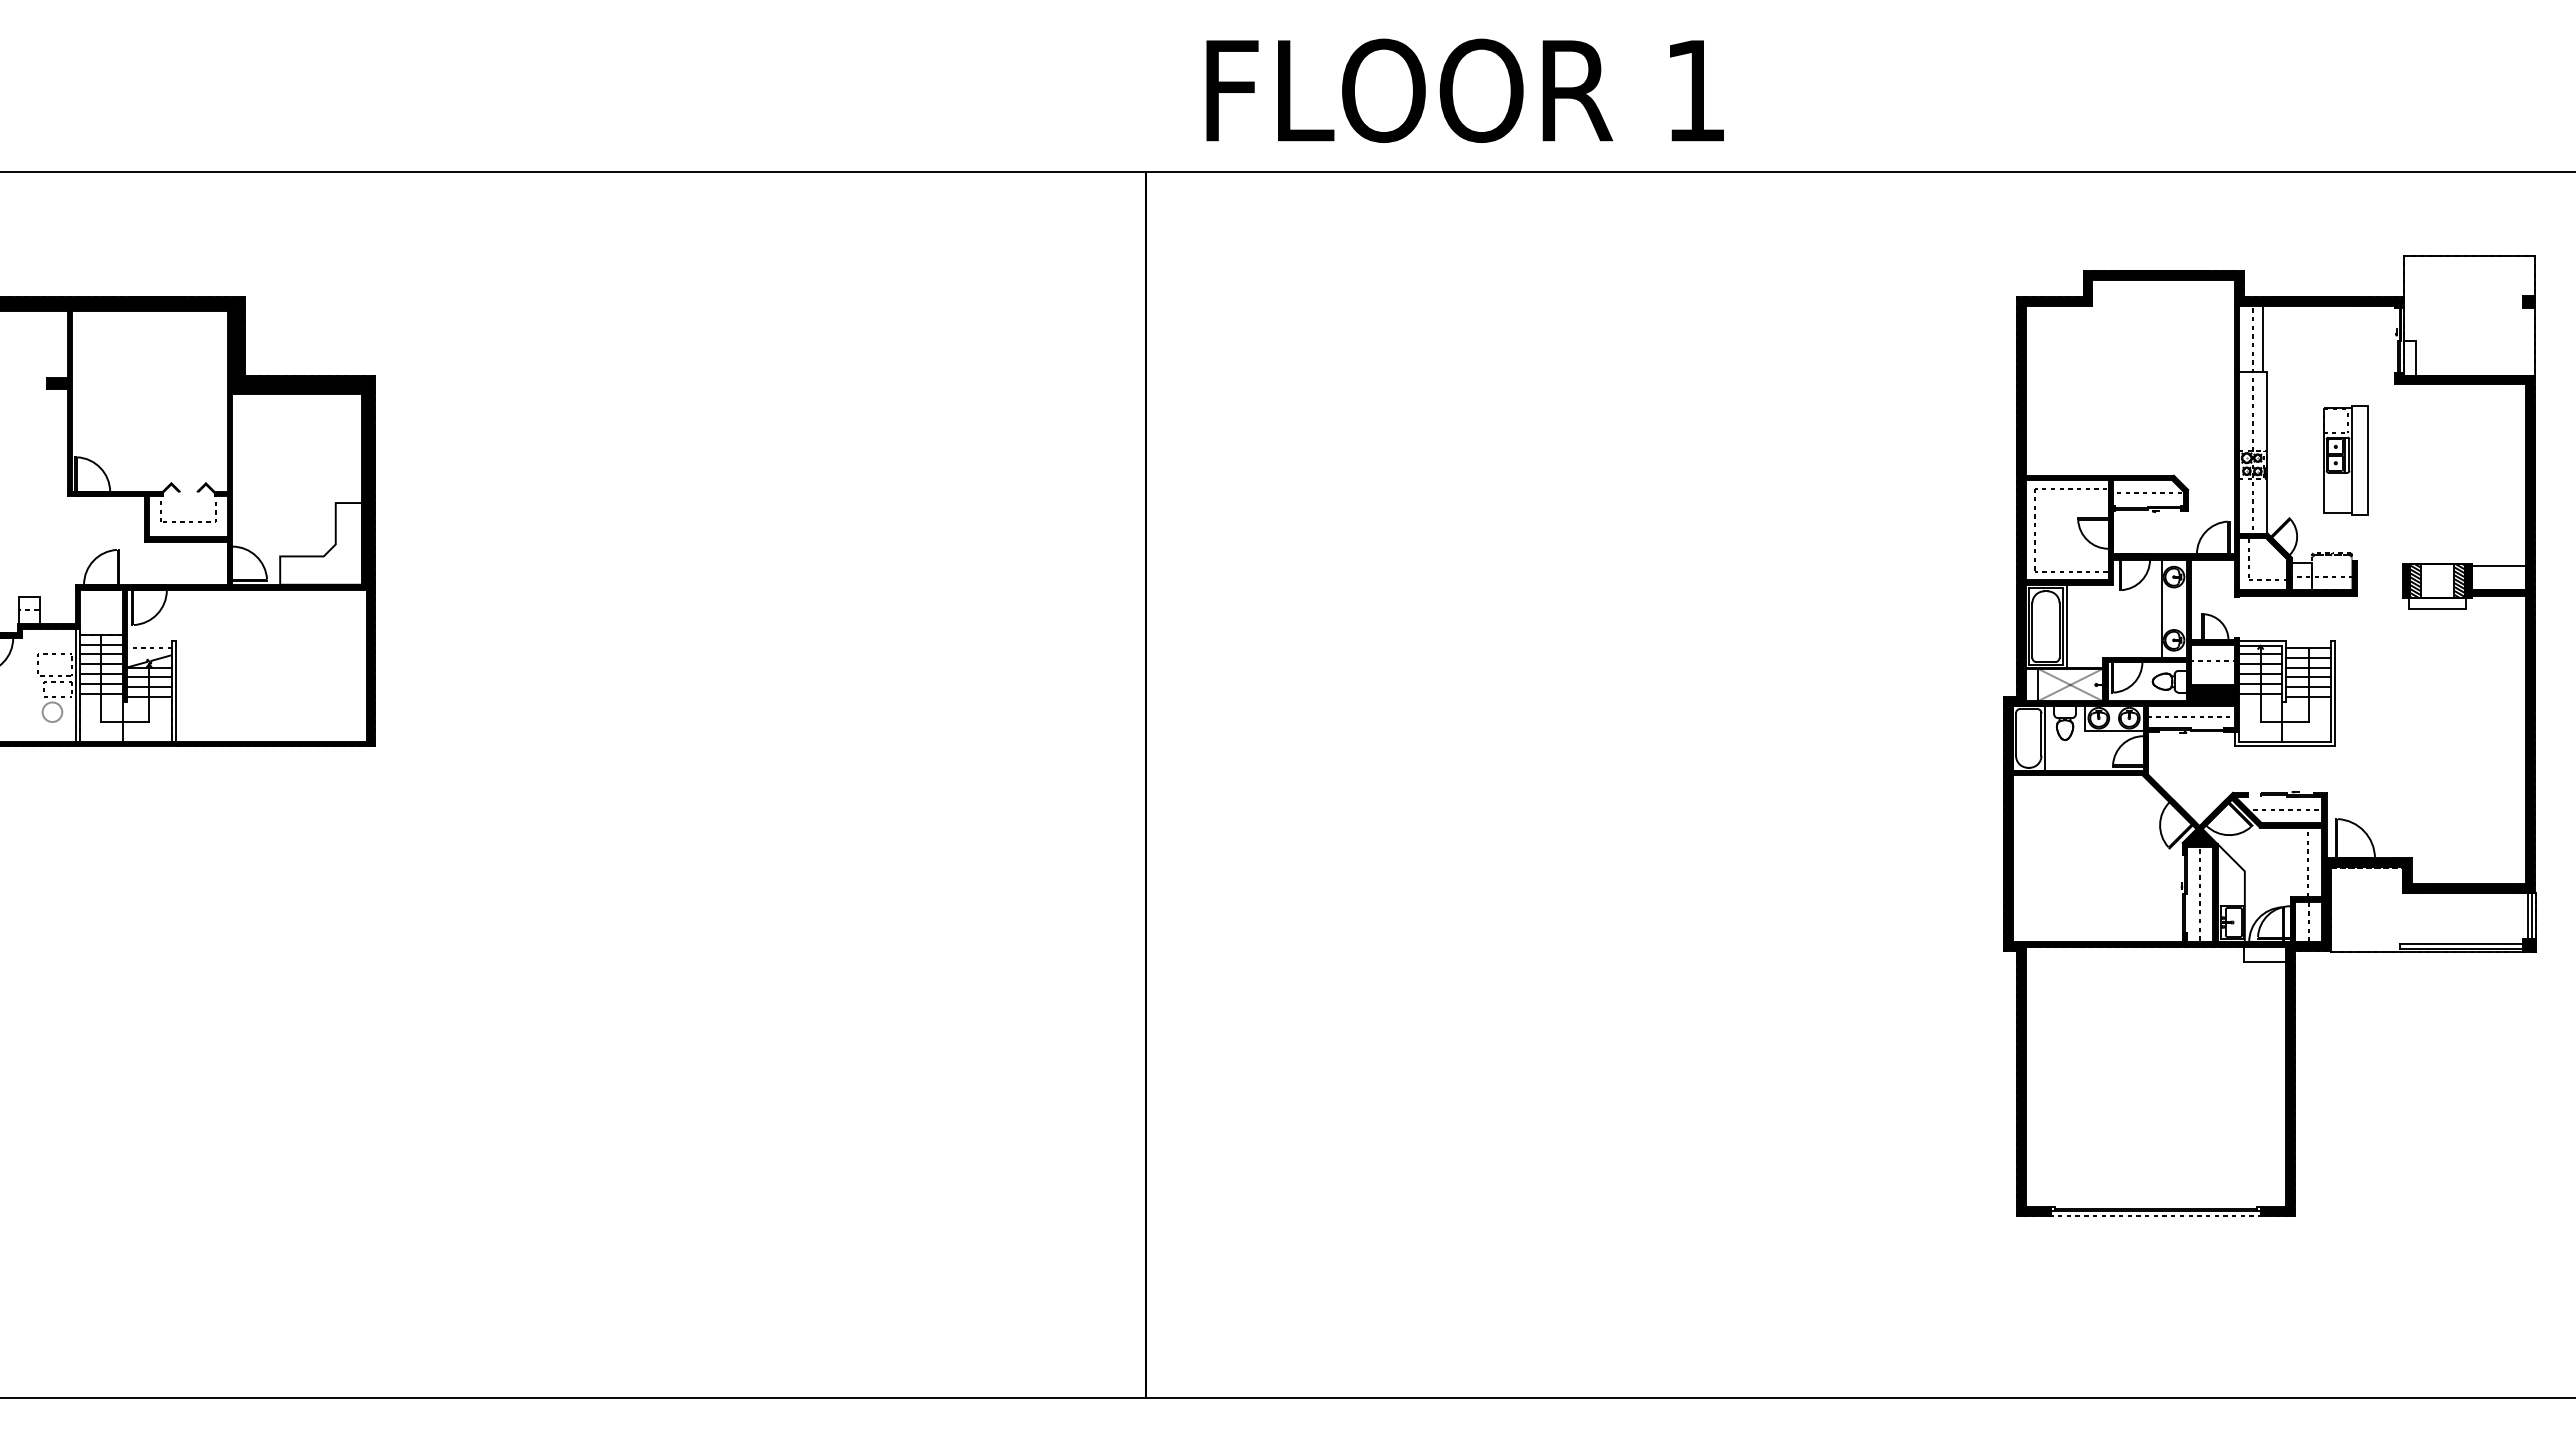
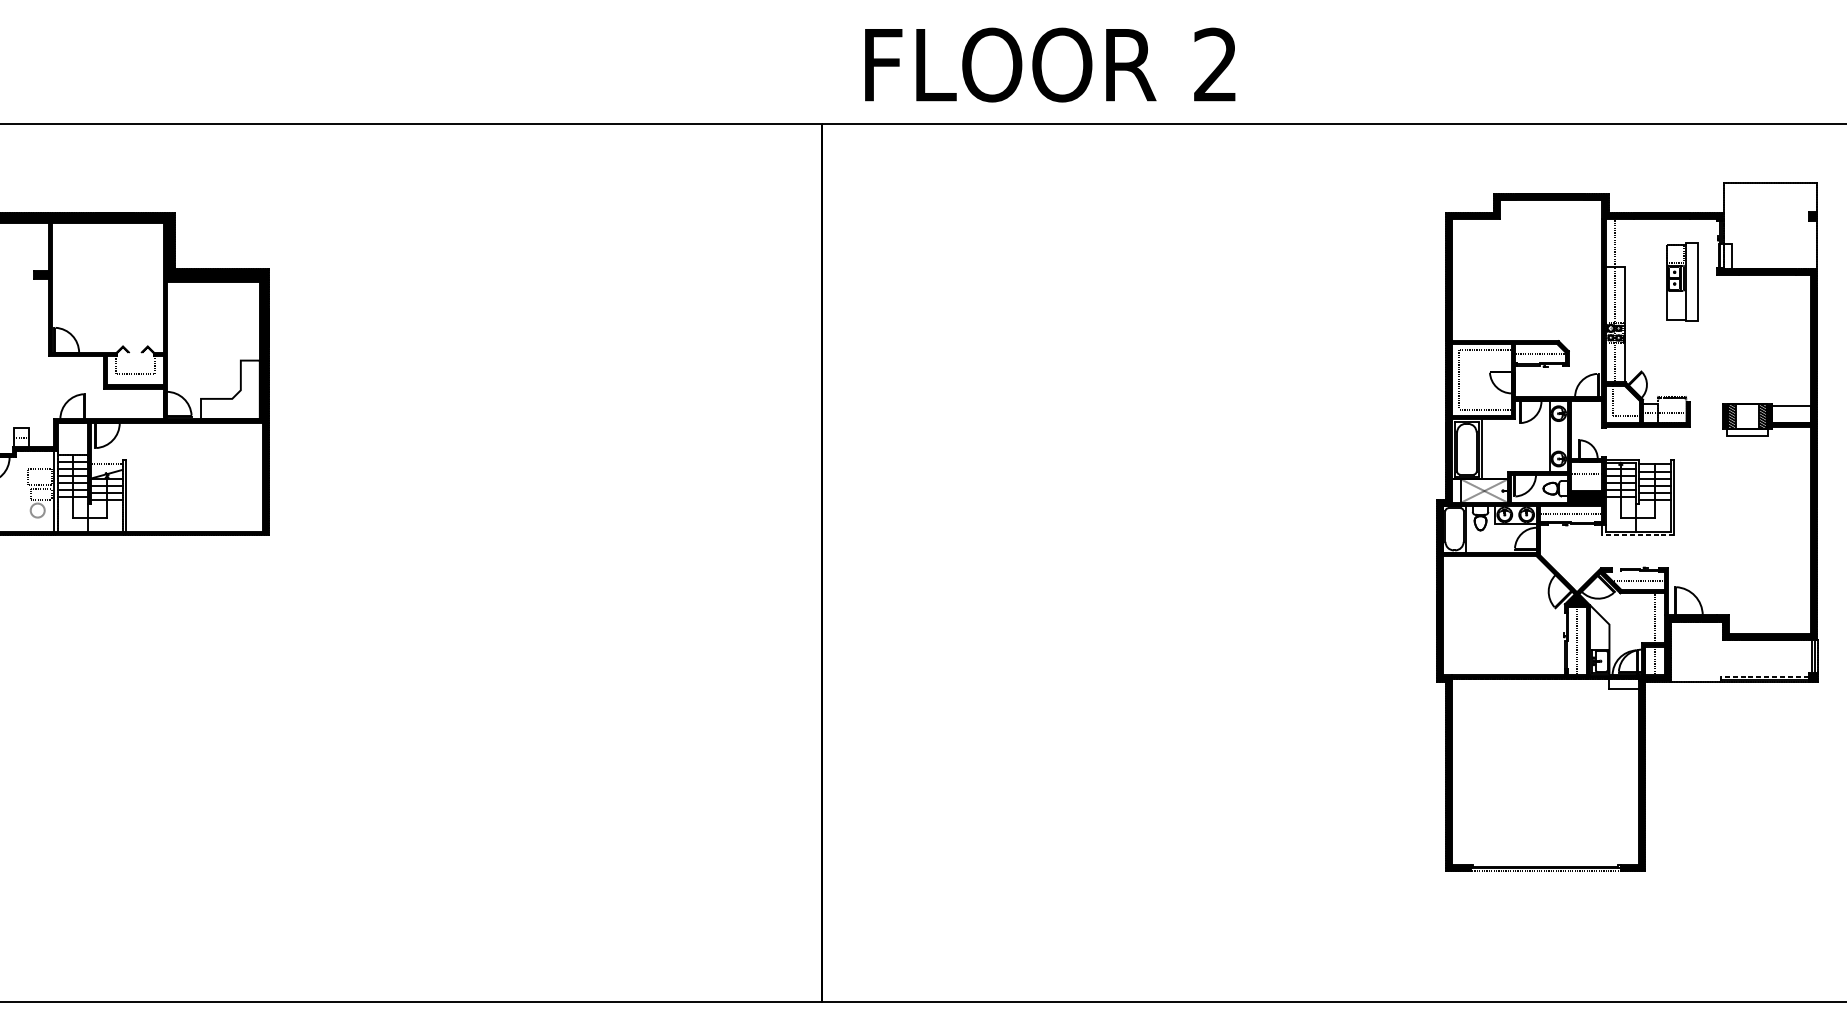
text: (1694, 89) -> (1214, 64), 1 -> 2
line: (2263, 338) -> (1622, 242), removed
part: (2345, 460) -> (1681, 282), moved
line: (2284, 746) -> (1637, 535), solid -> dashed
line: (2460, 944) -> (1764, 677), solid -> dashed

